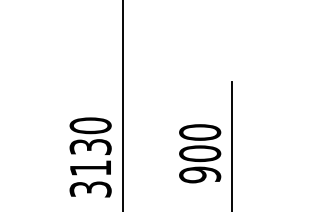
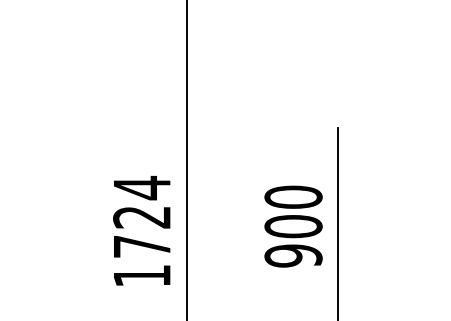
text: (90, 157) -> (142, 231), 3130 -> 1724

